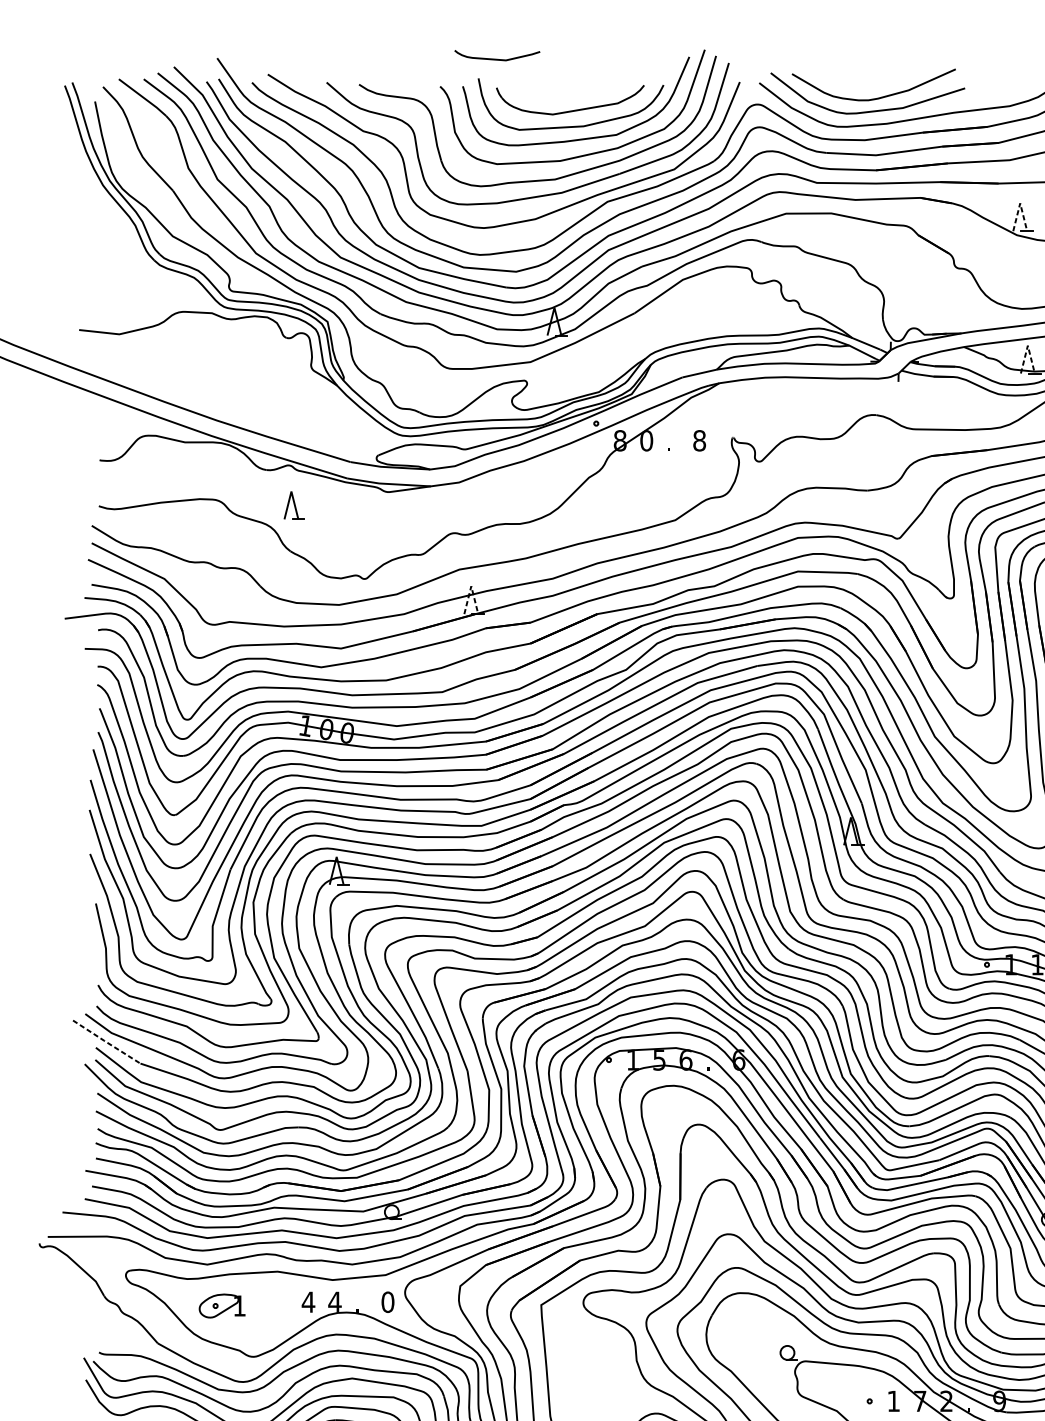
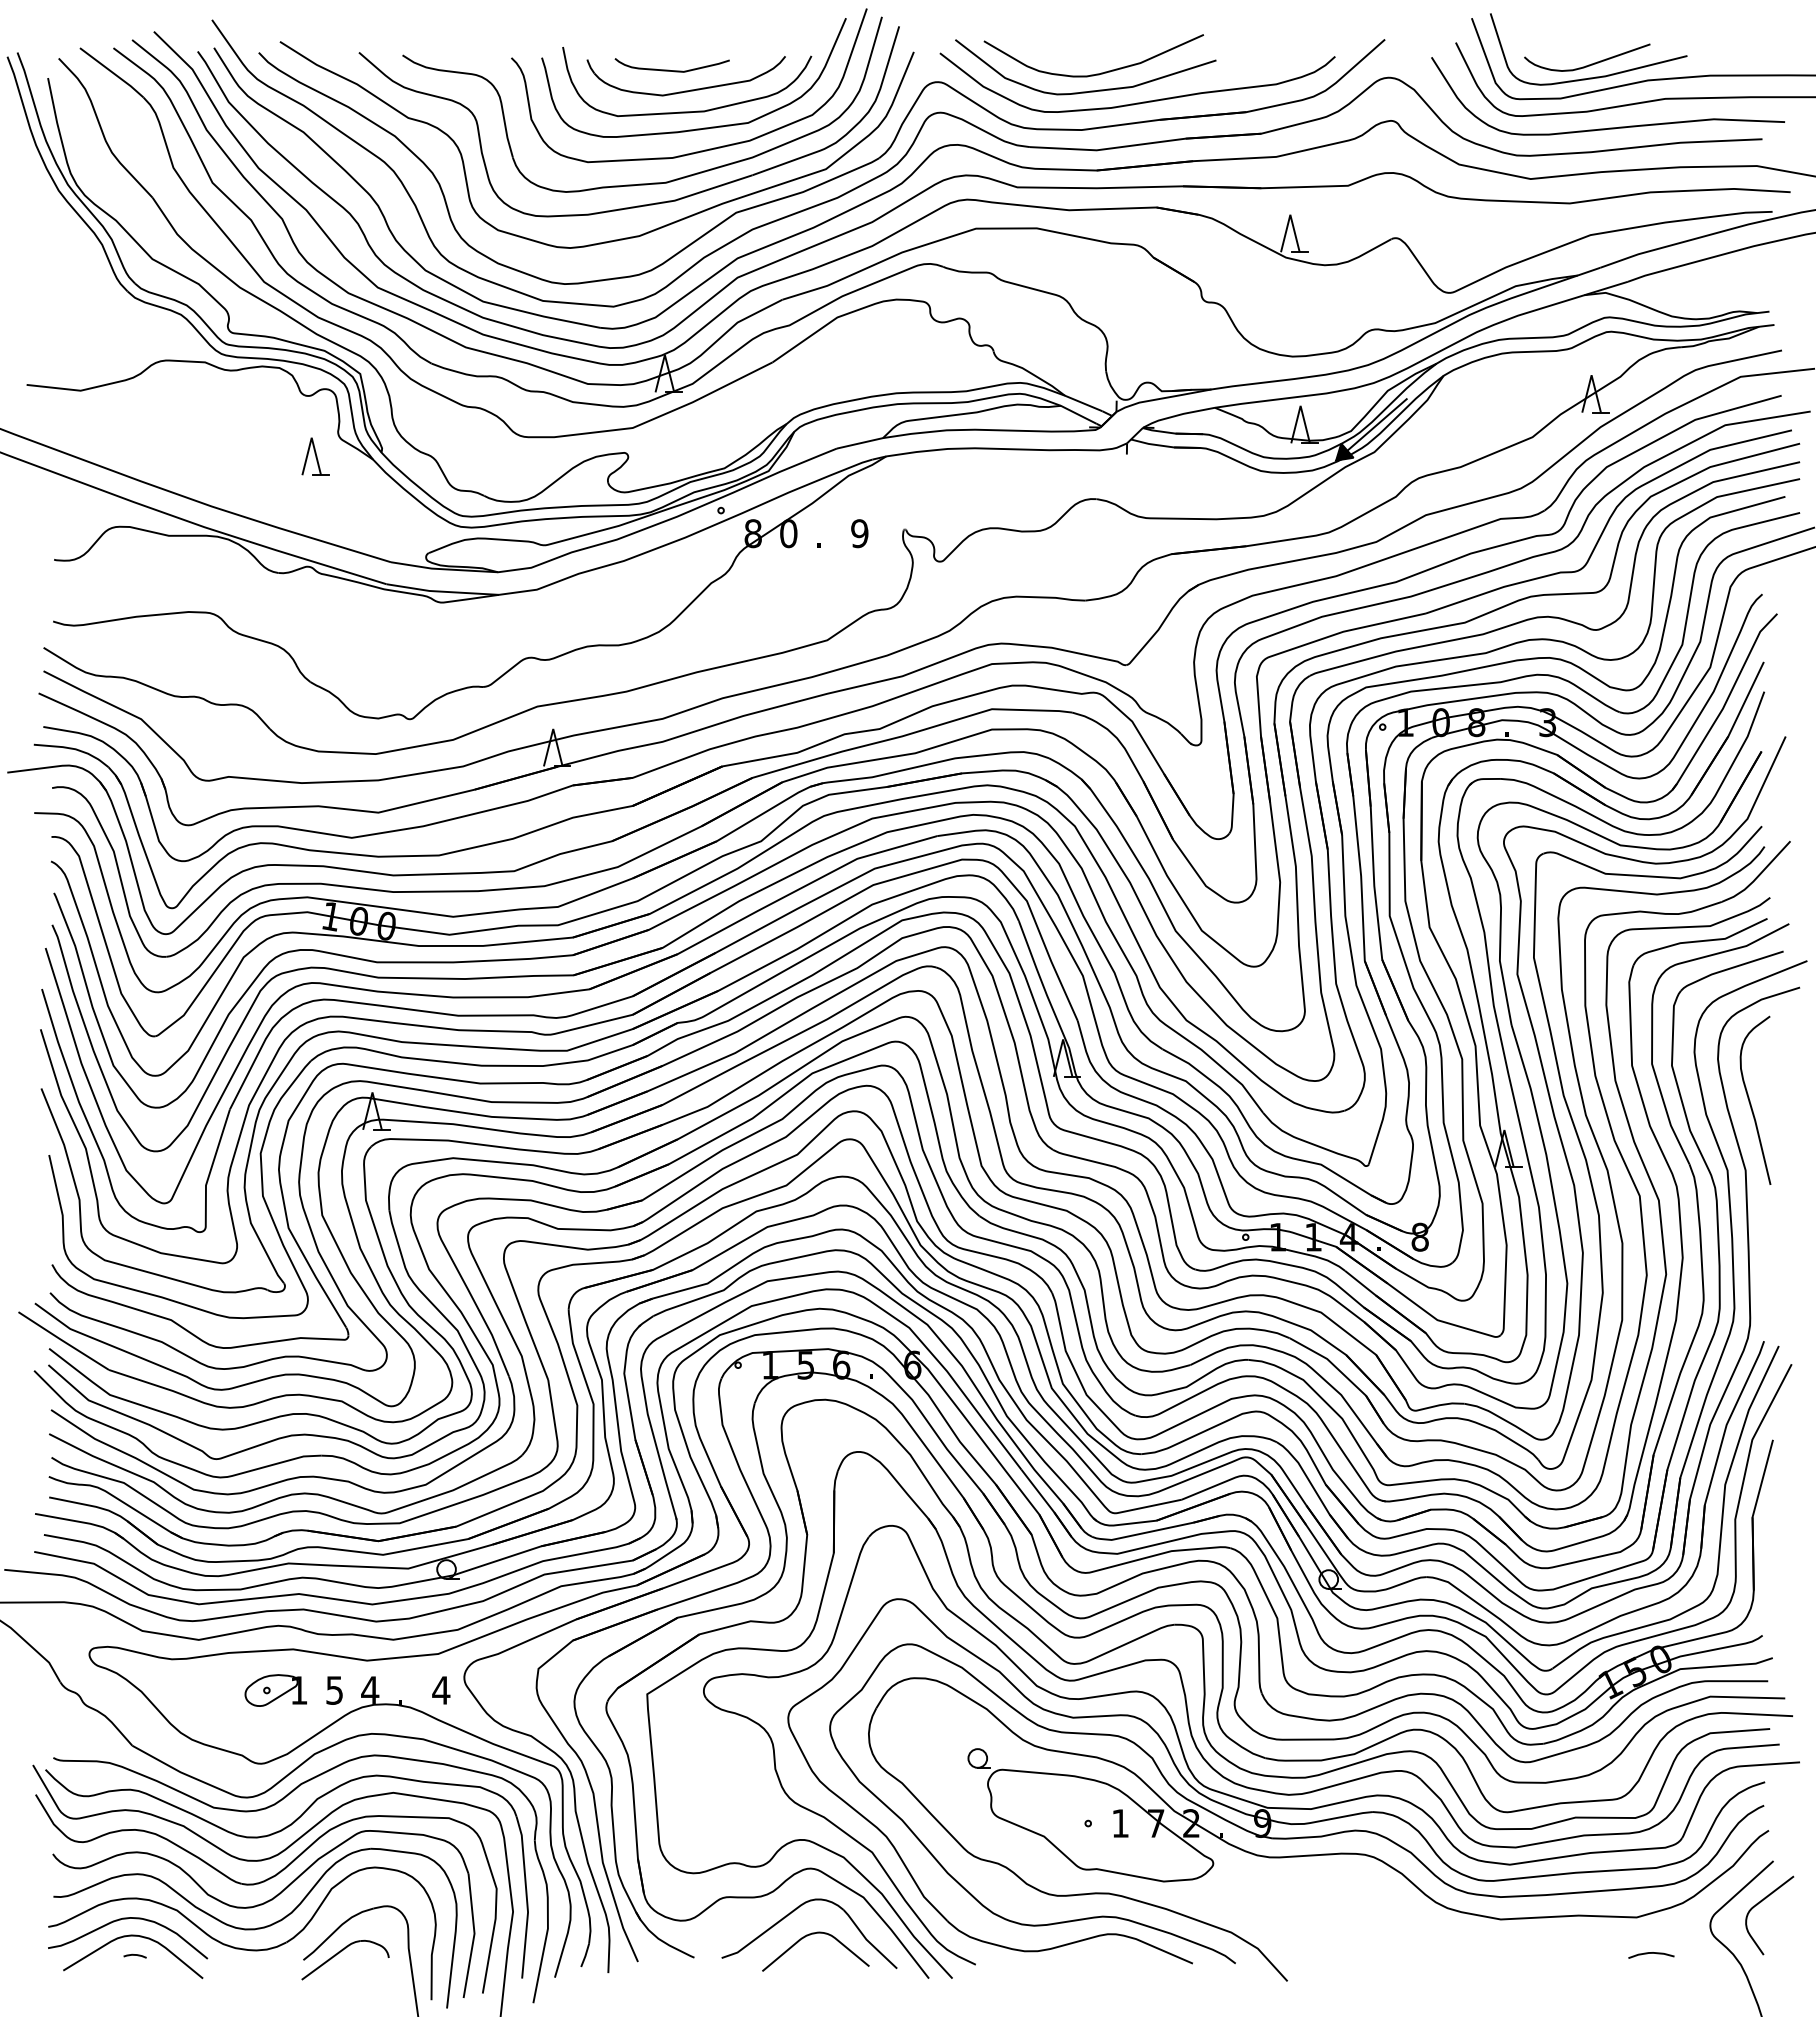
curve: (495, 58) -> (669, 69), moved
line: (1020, 203) -> (1290, 214), dashed -> solid
line: (1027, 345) -> (1300, 405), dashed -> solid
text: (699, 440) -> (859, 533), 8 -> 9
part: (294, 505) -> (315, 456), moved
line: (471, 586) -> (553, 729), dashed -> solid
line: (106, 1042) -> (63, 1341), dashed -> solid
text: (308, 1302) -> (334, 1690), 4 -> 5
text: (388, 1302) -> (441, 1690), 0 -> 4
part: (222, 1306) -> (275, 1690), moved

